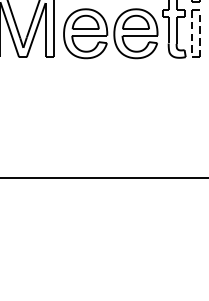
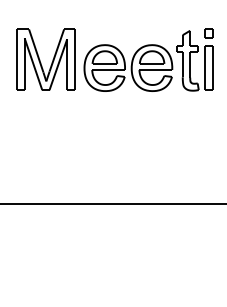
line: (200, 33) -> (212, 67), dashed -> solid
line: (192, 34) -> (205, 68), dashed -> solid

